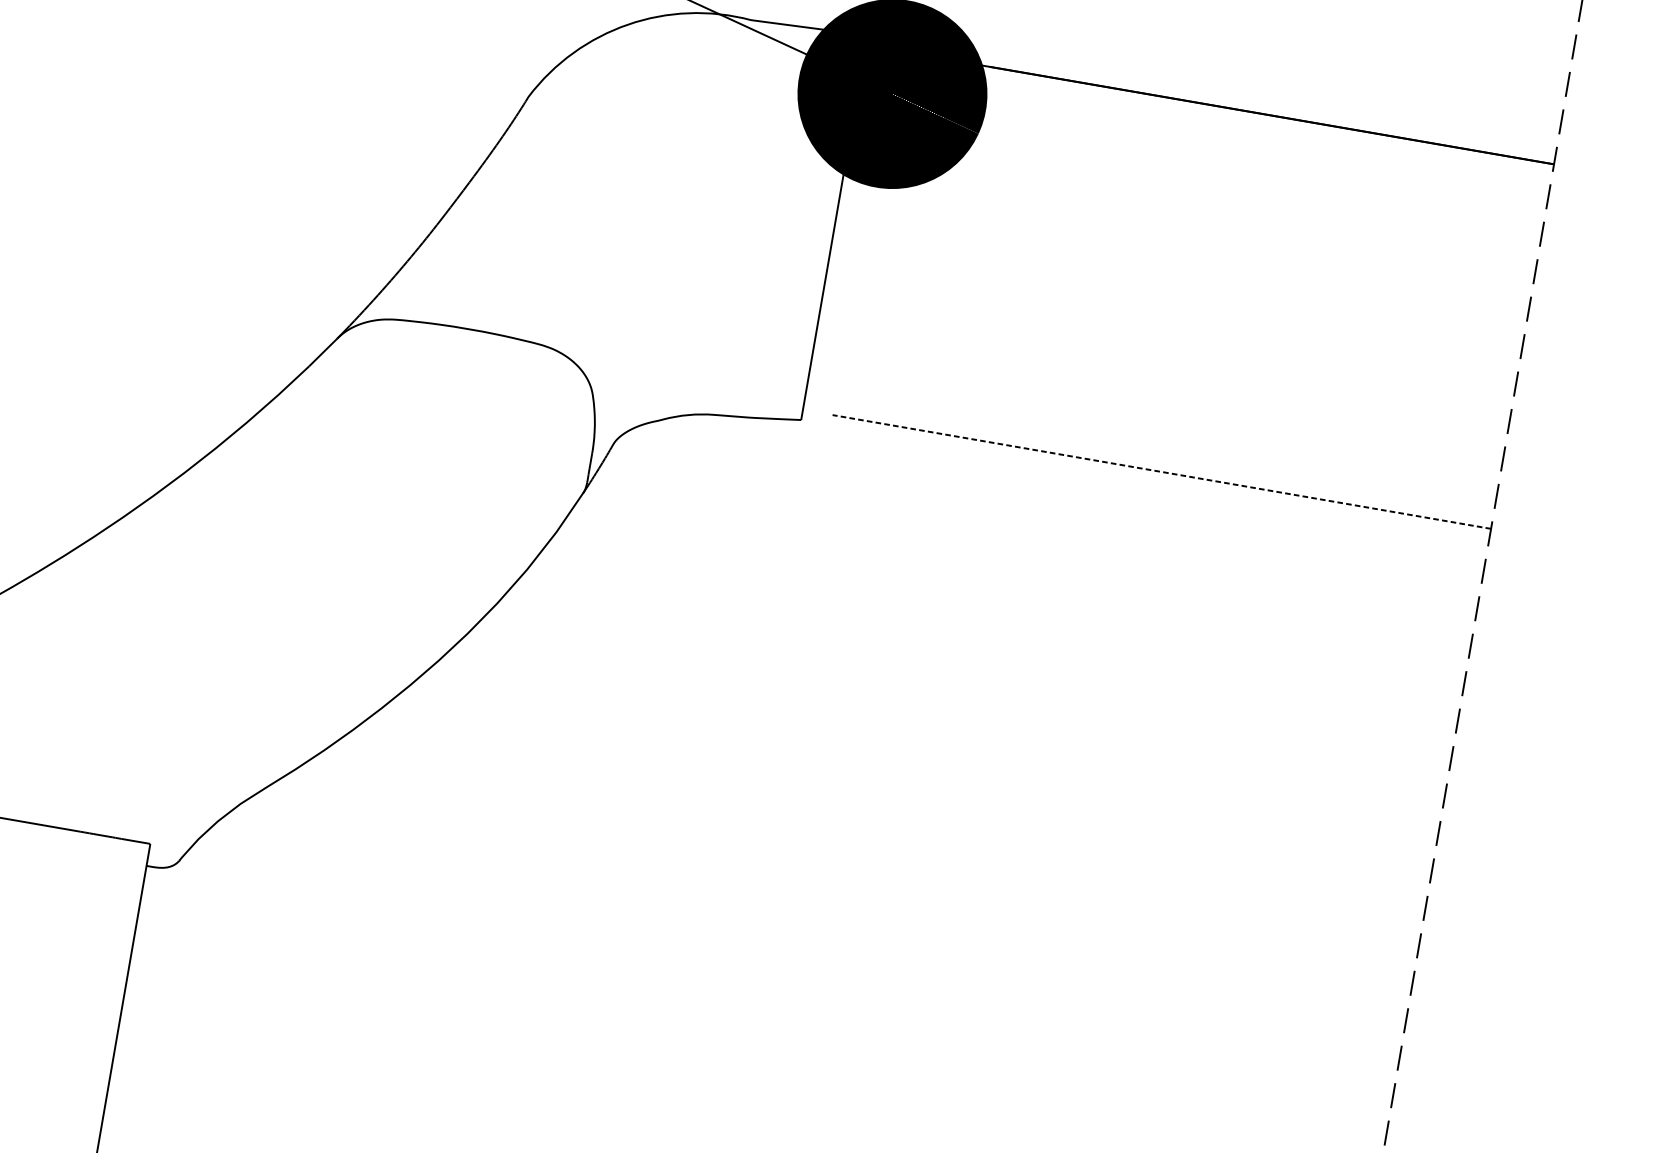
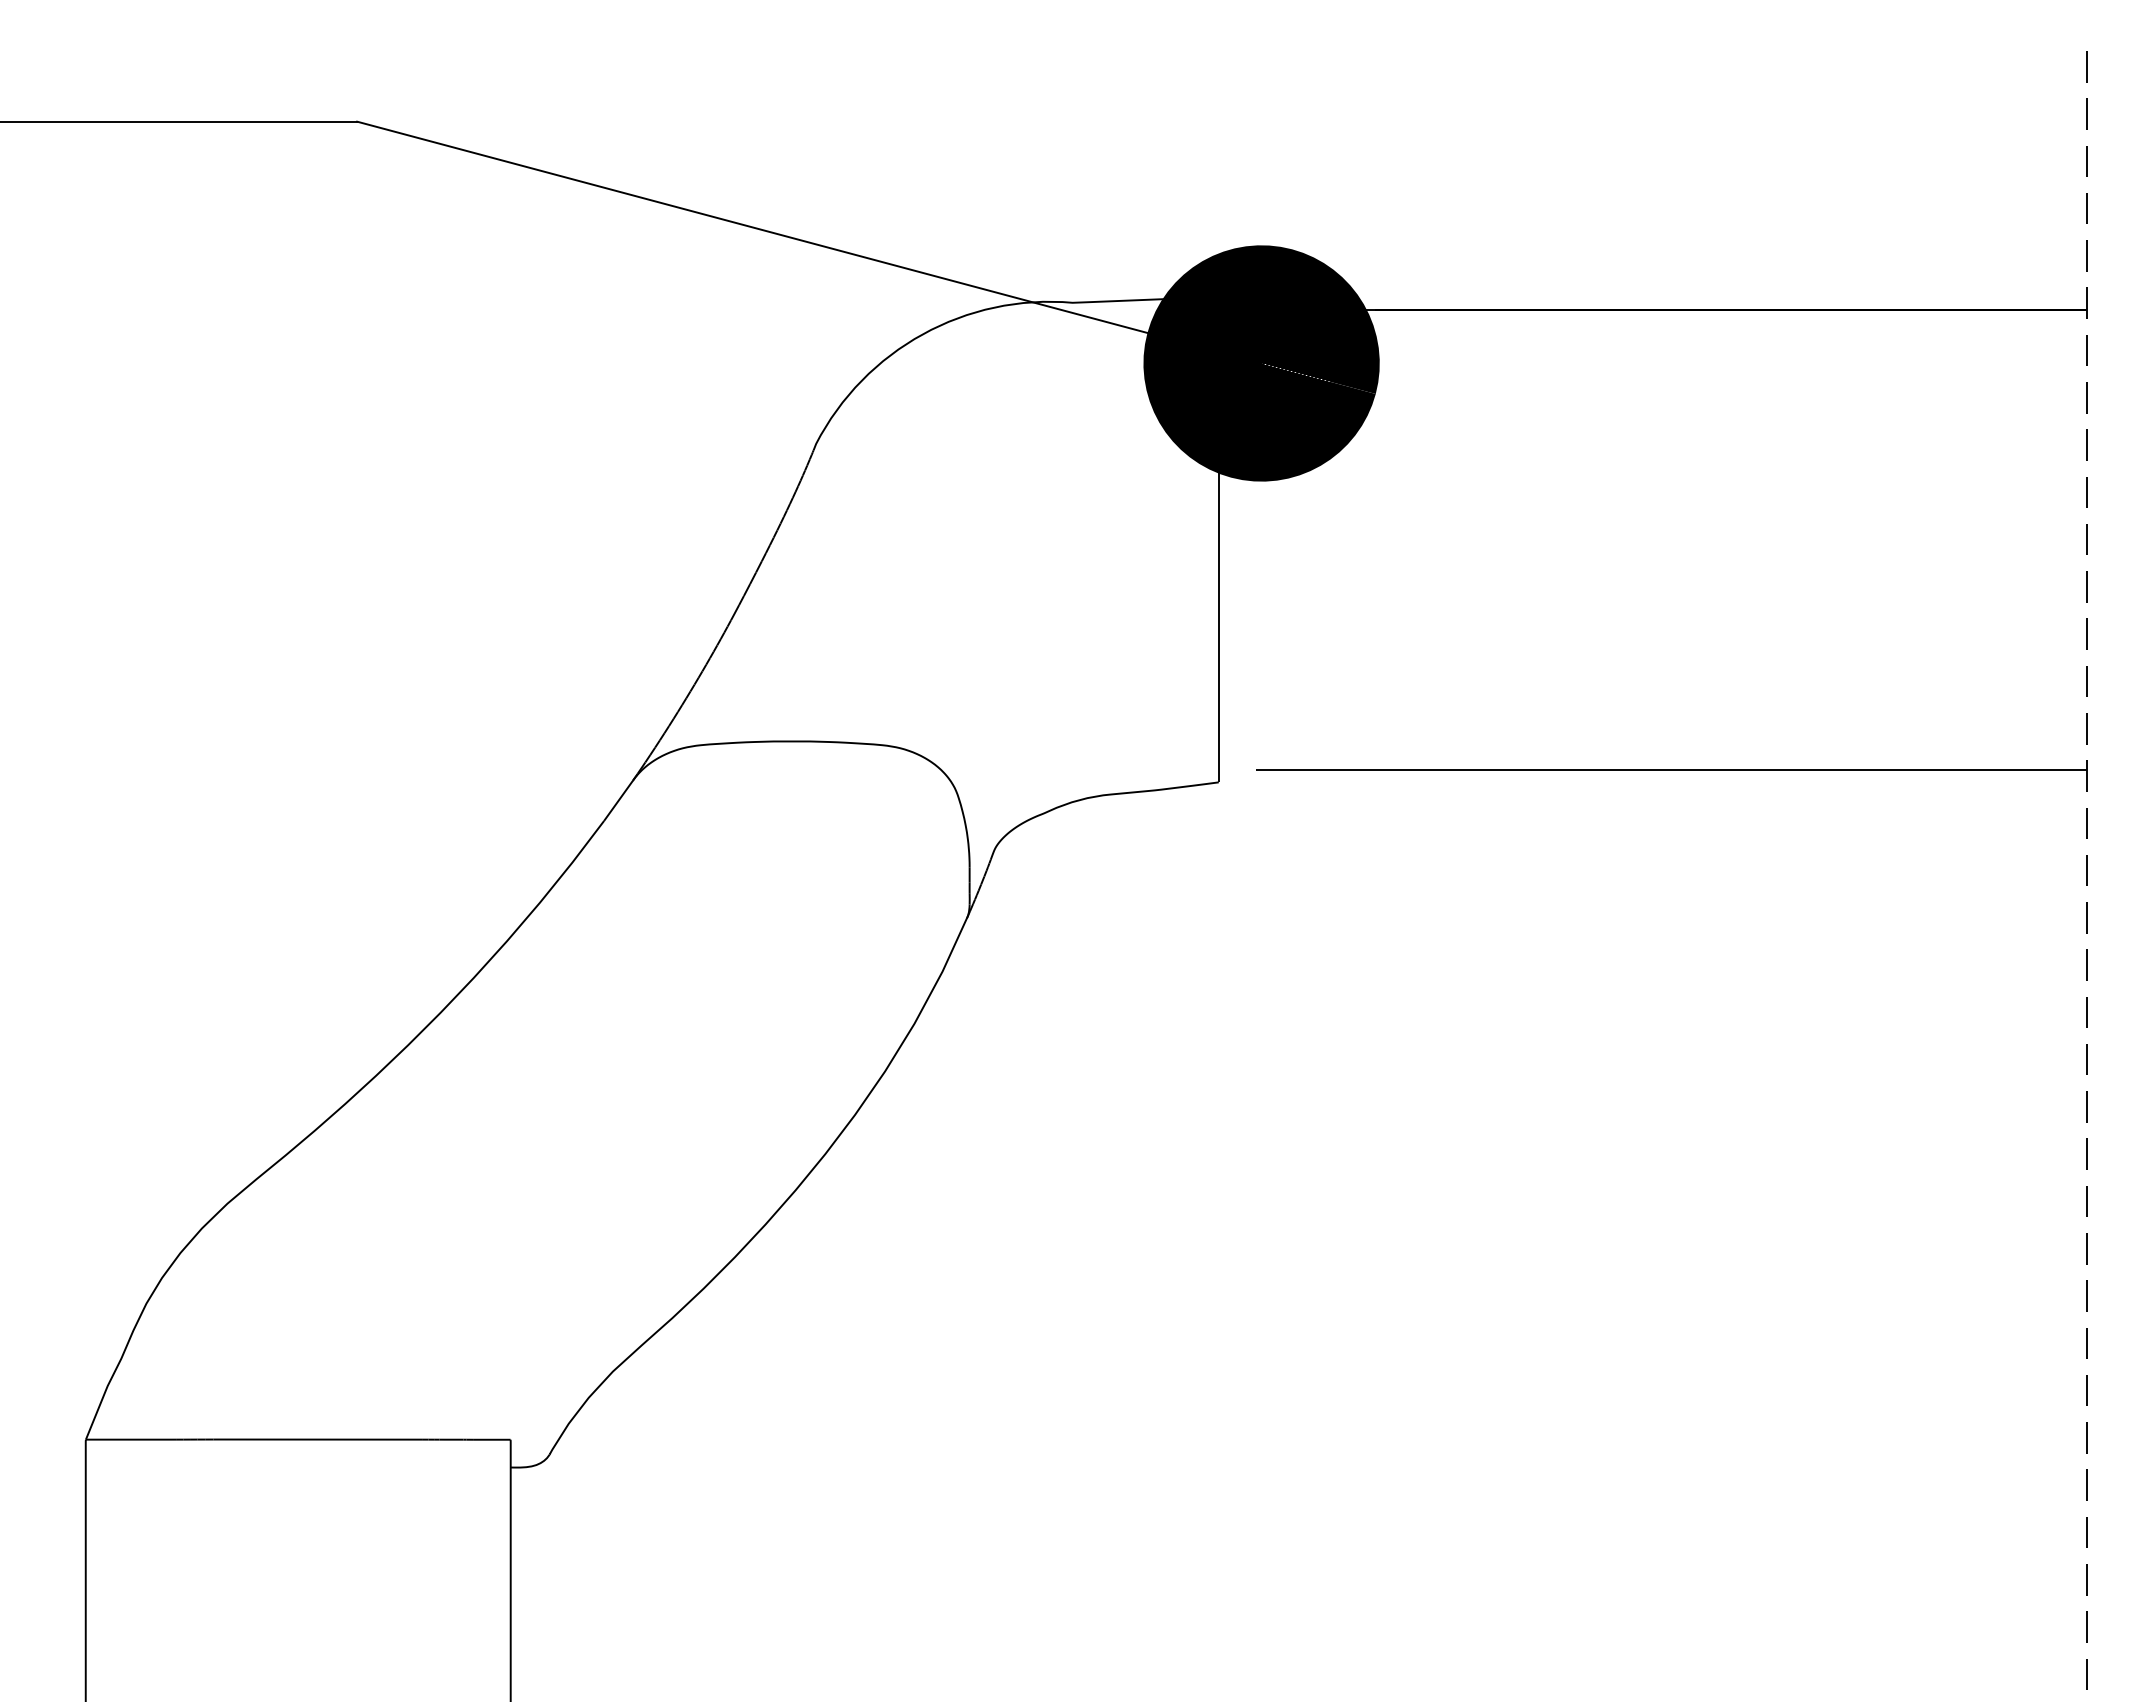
line: (1161, 471) -> (1671, 769), dashed -> solid

